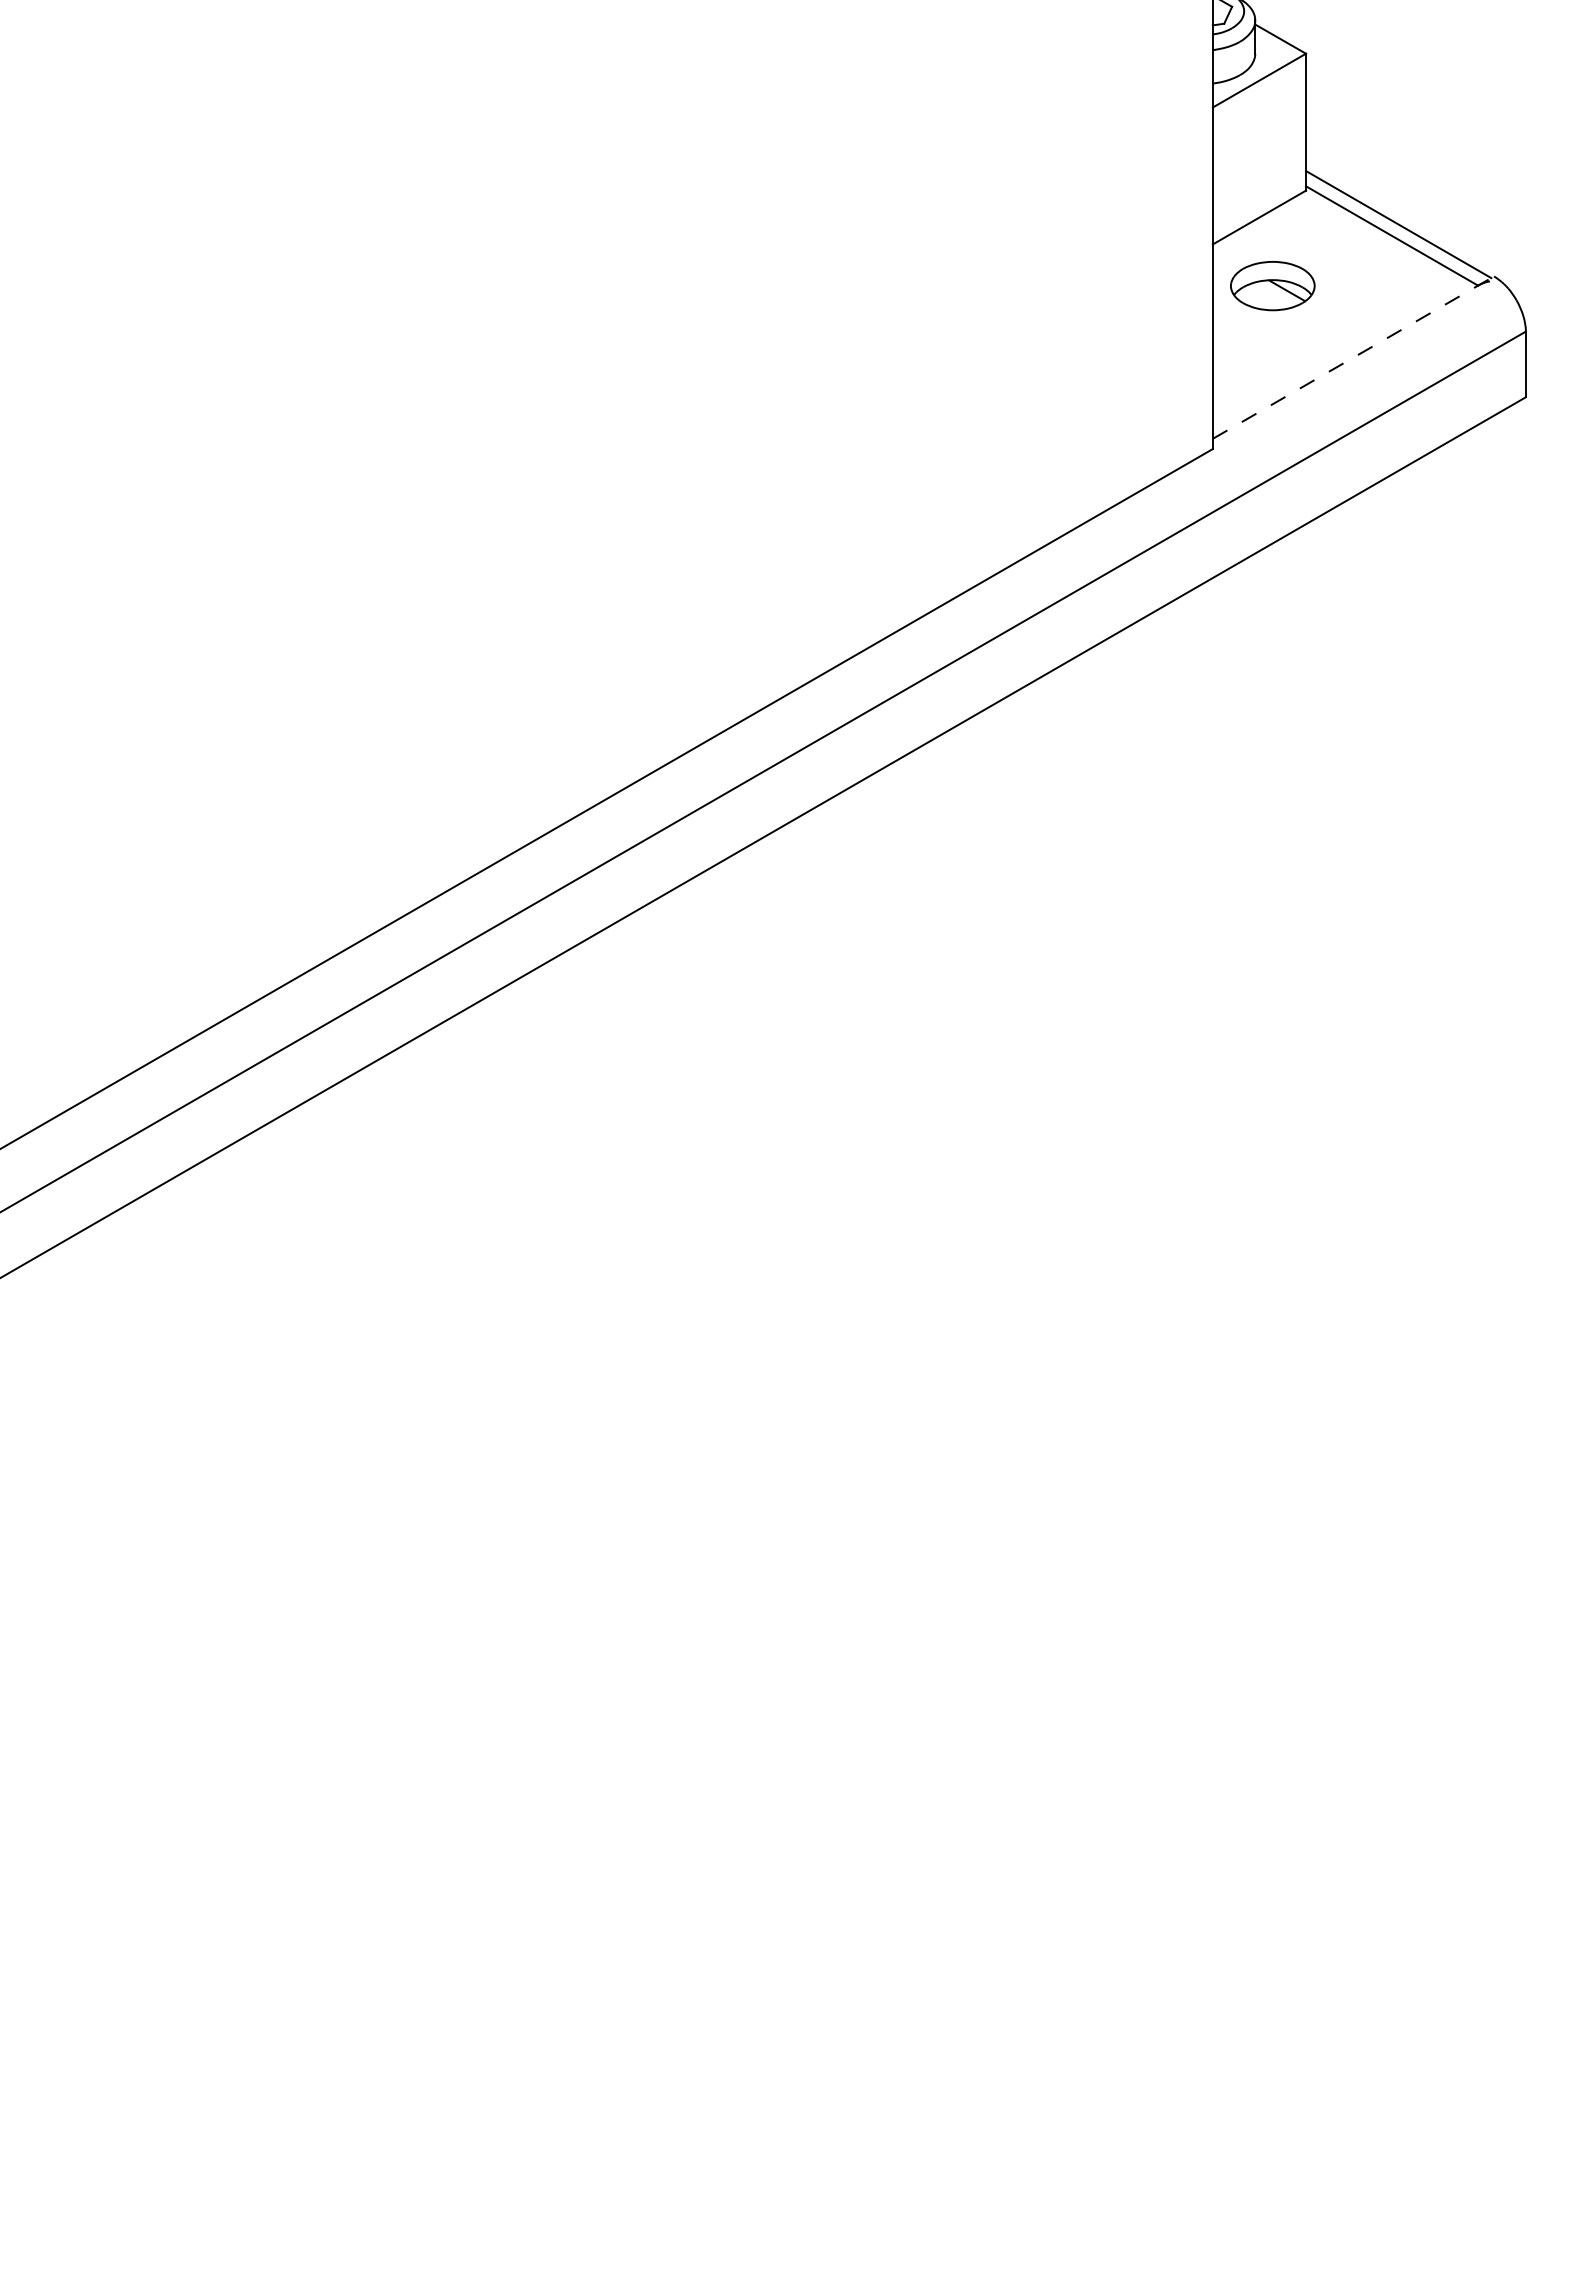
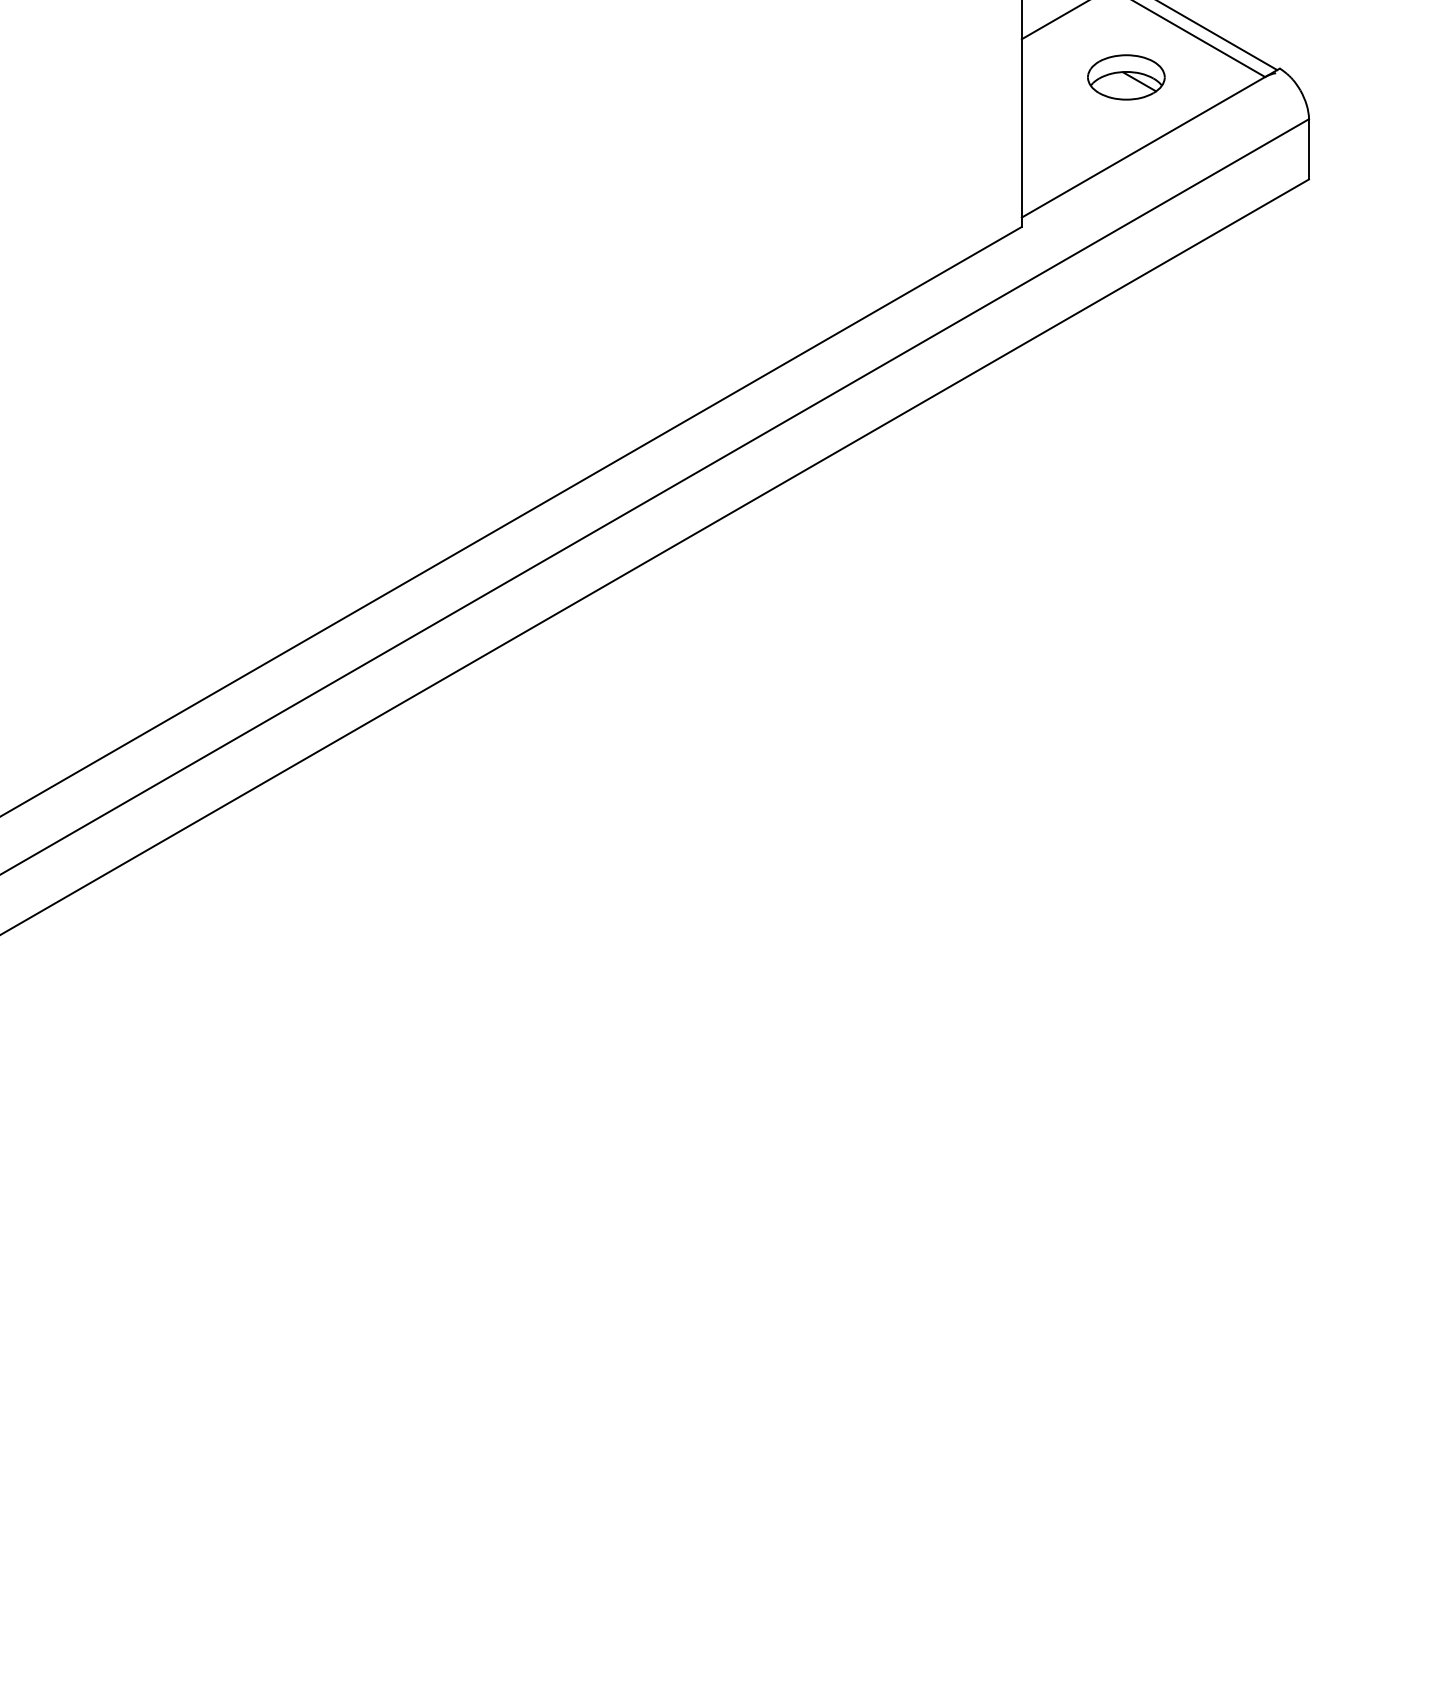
part: (1272, 286) -> (1126, 77), moved
line: (1353, 357) -> (1150, 142), dashed -> solid

